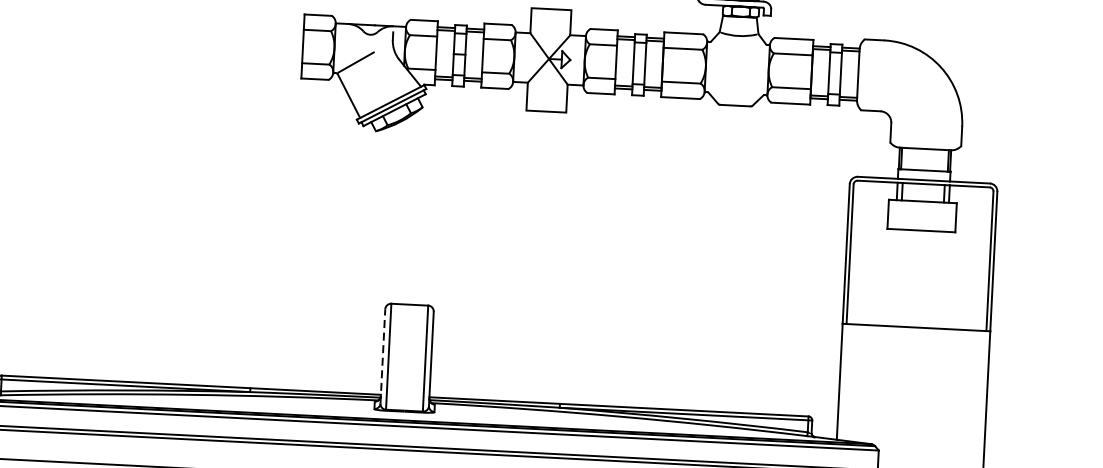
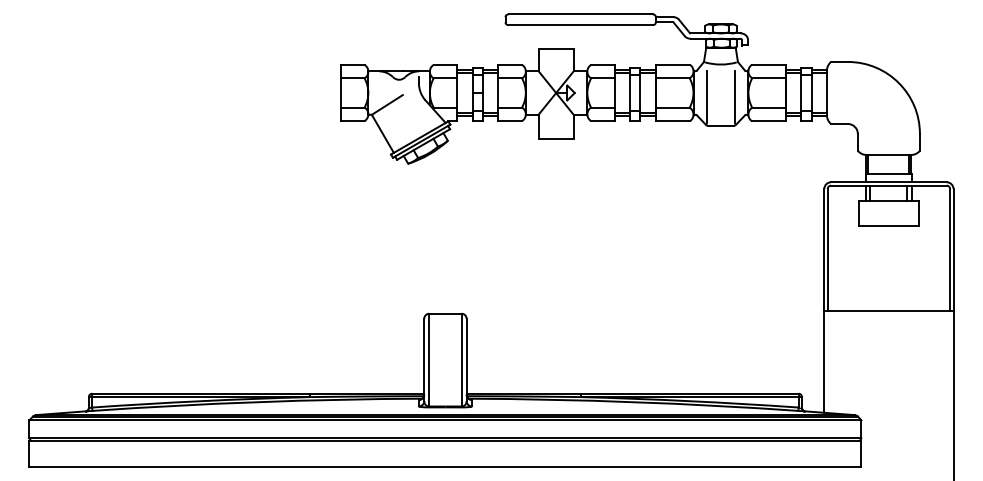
line: (721, 71) -> (707, 96), added
line: (752, 73) -> (734, 96), added
line: (383, 355) -> (424, 359), dashed -> solid

